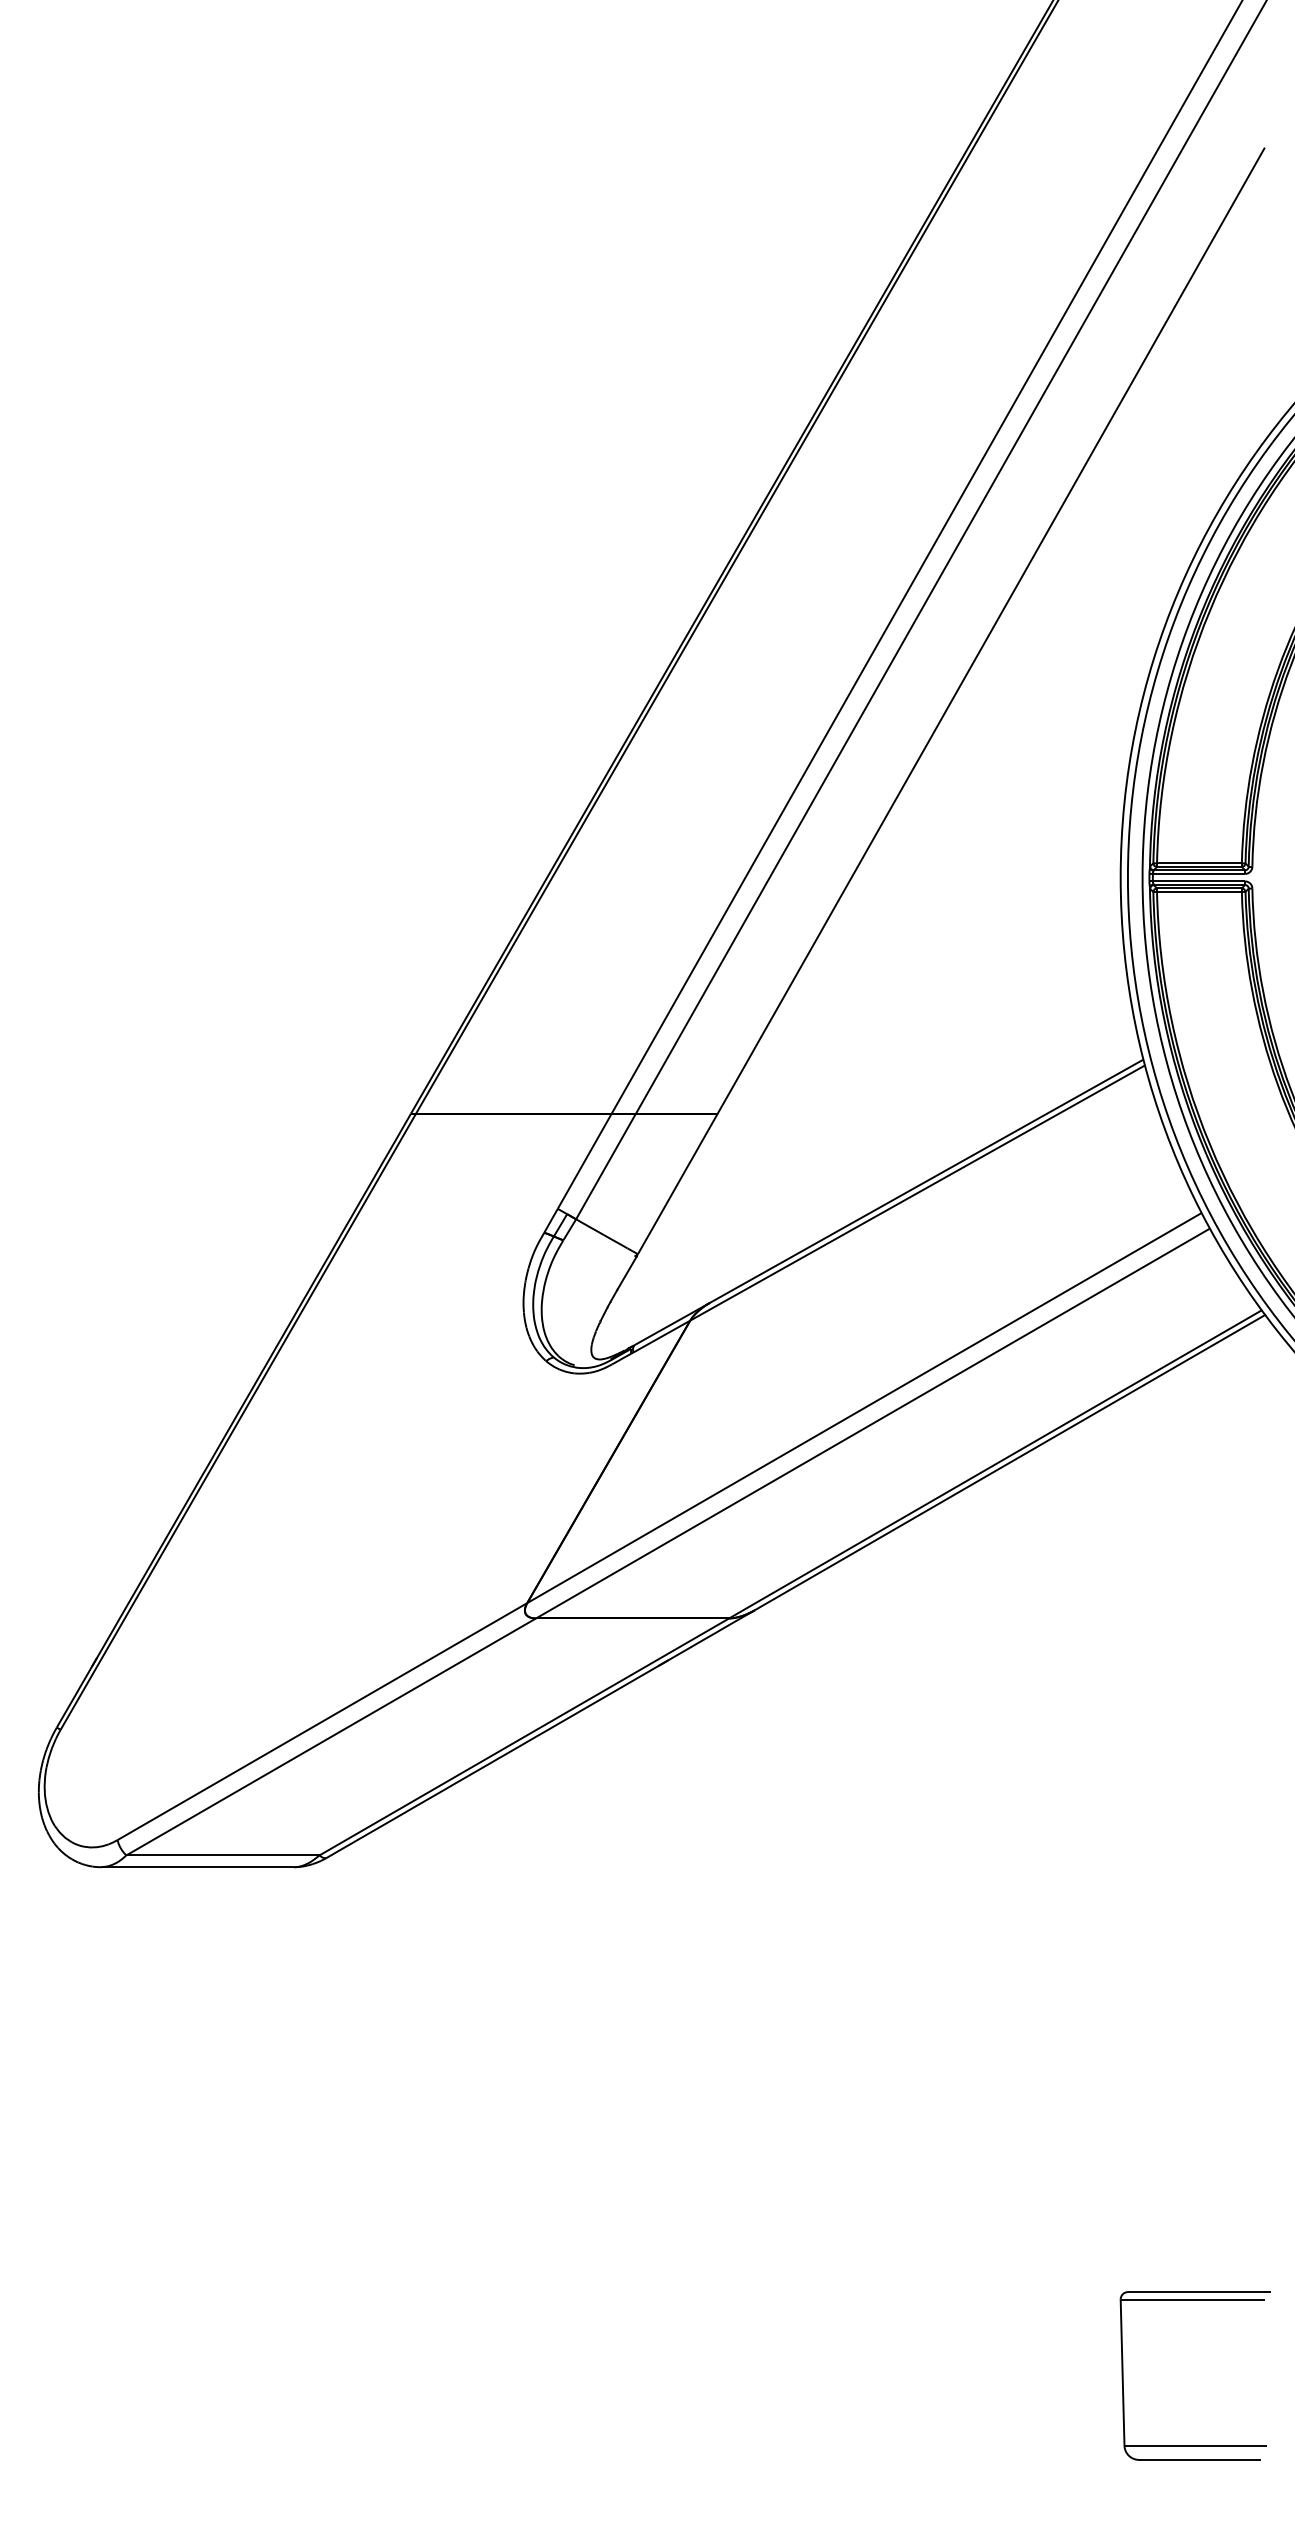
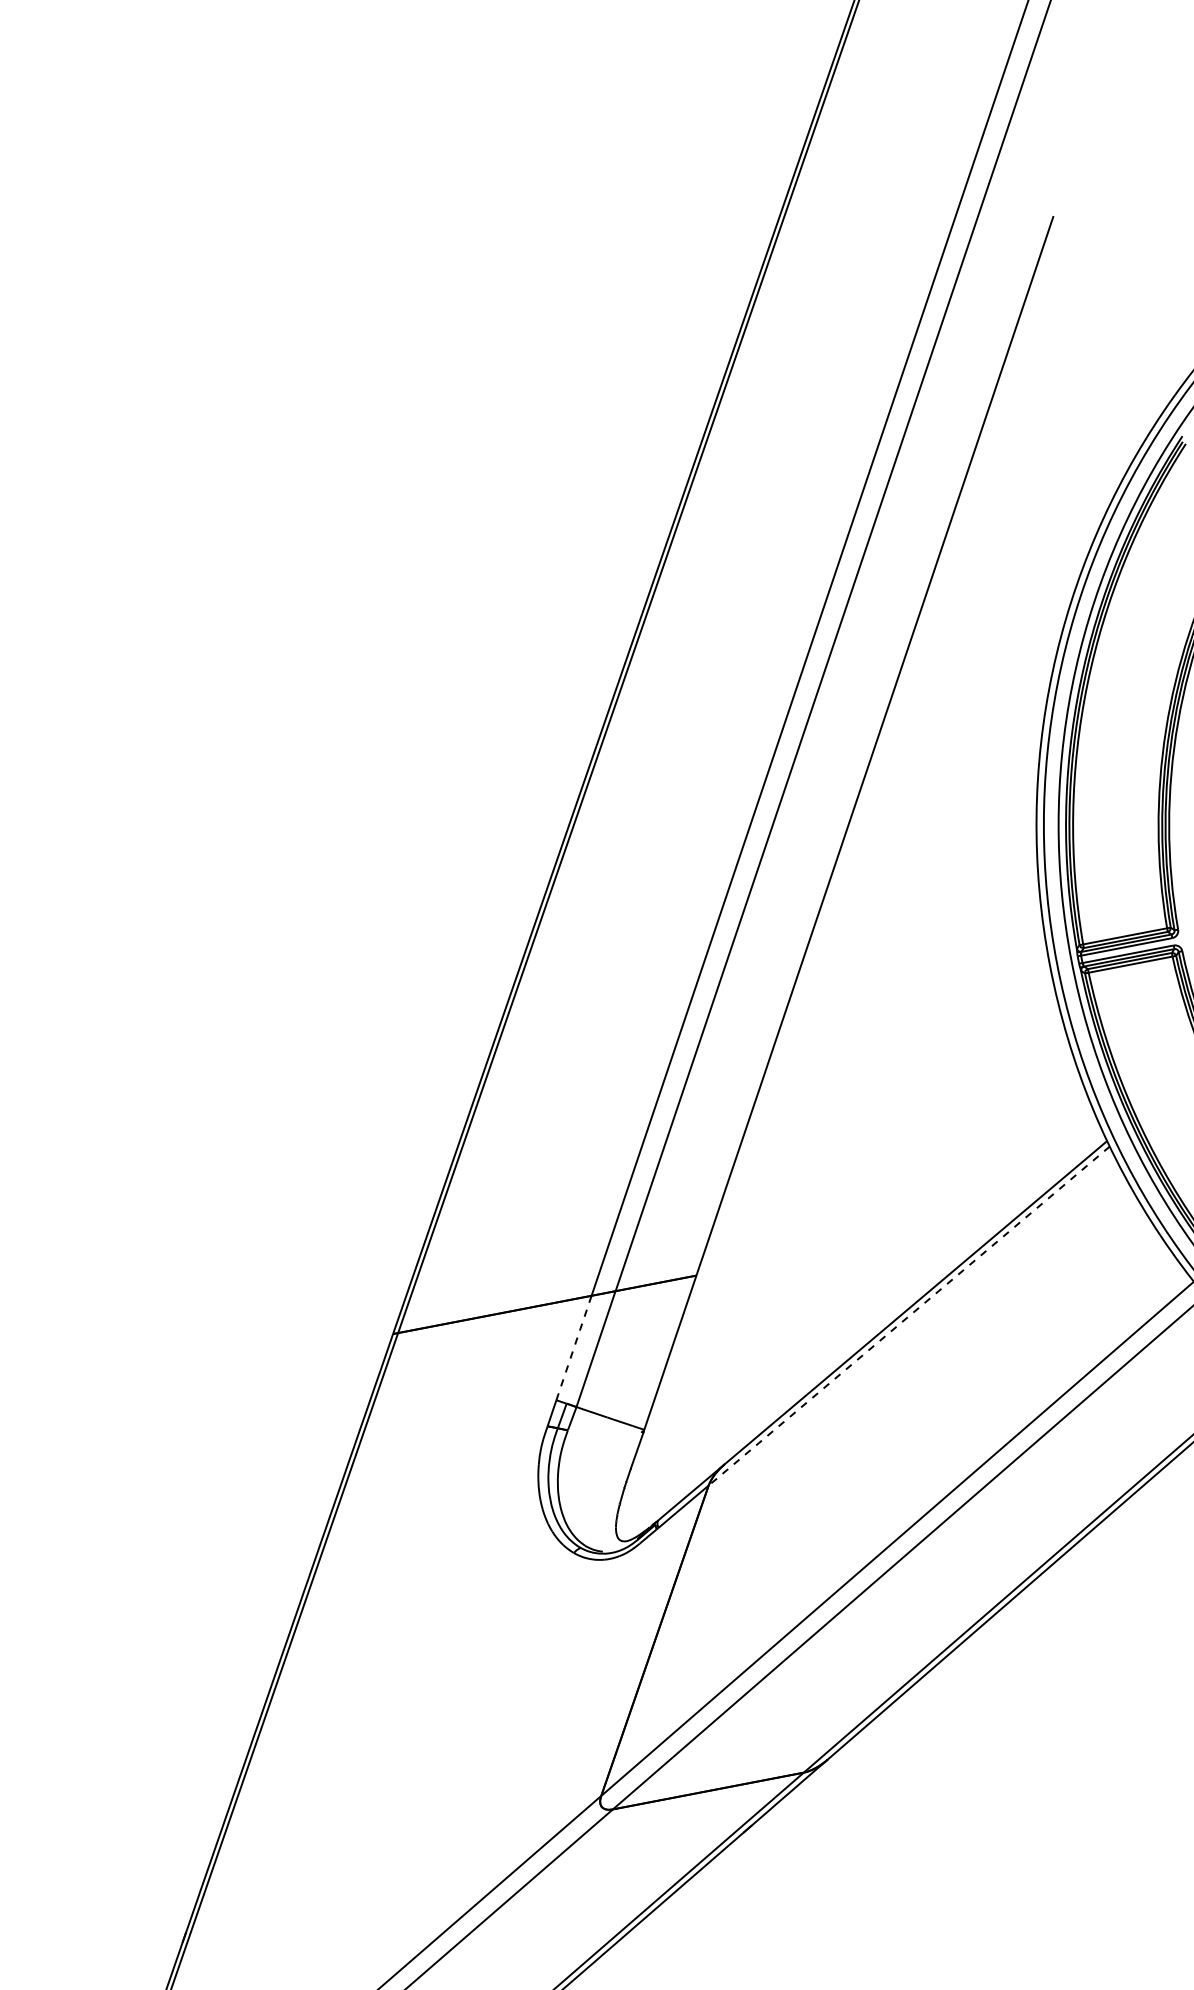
line: (584, 1161) -> (573, 1348), solid -> dashed
line: (917, 1193) -> (909, 1316), solid -> dashed

